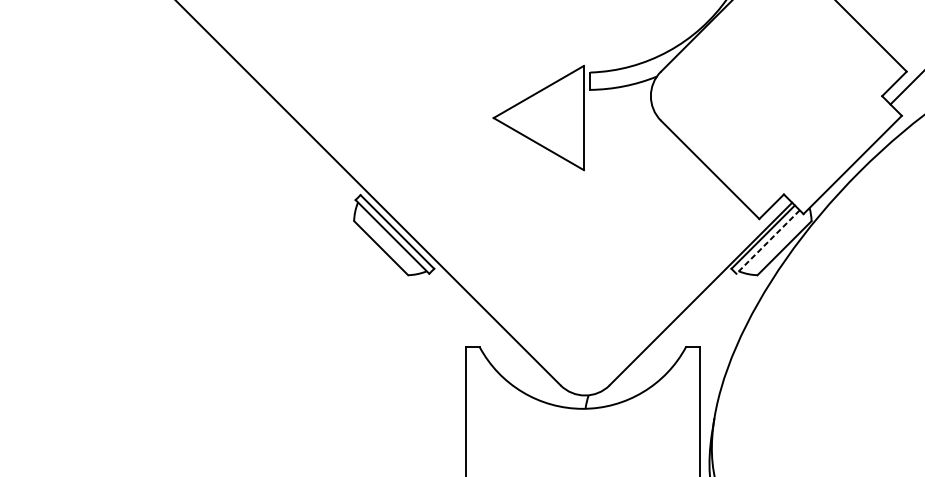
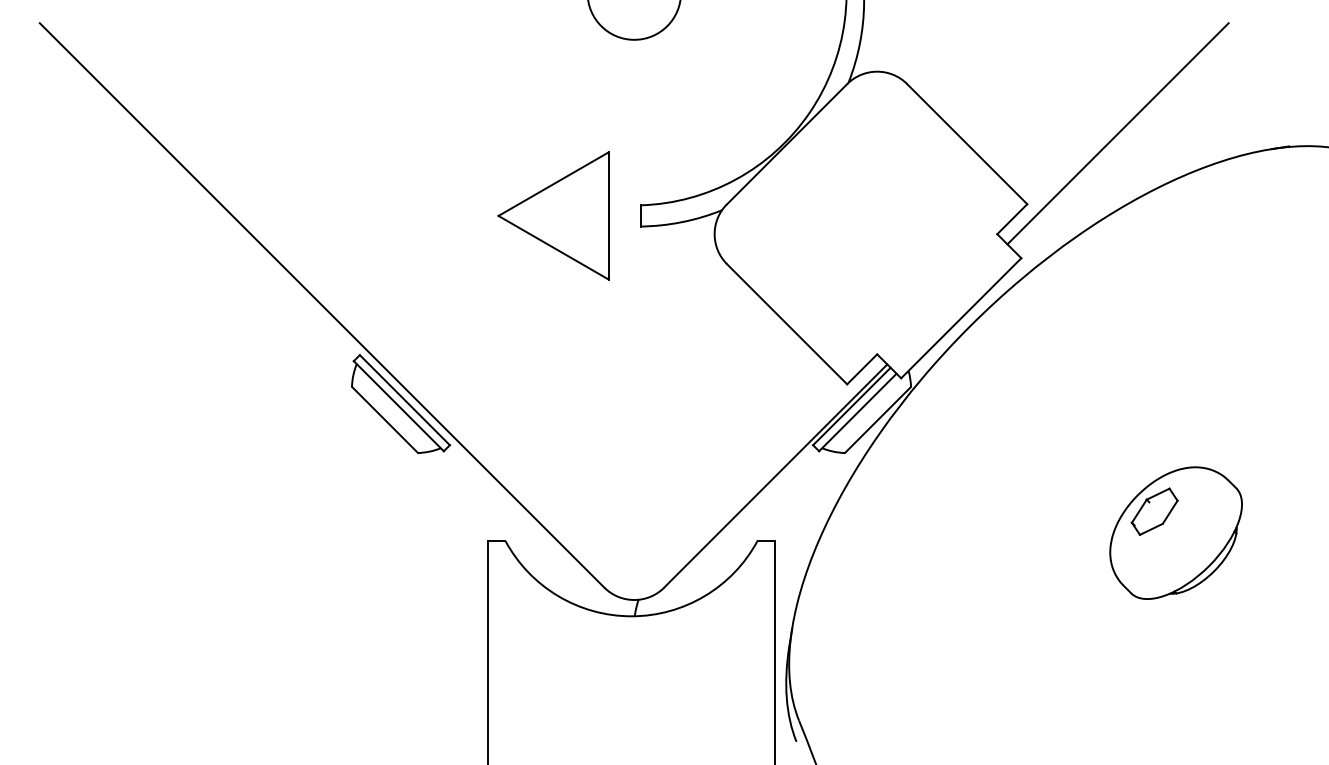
part: (538, 117) -> (553, 215), moved
line: (767, 242) -> (857, 412), dashed -> solid

